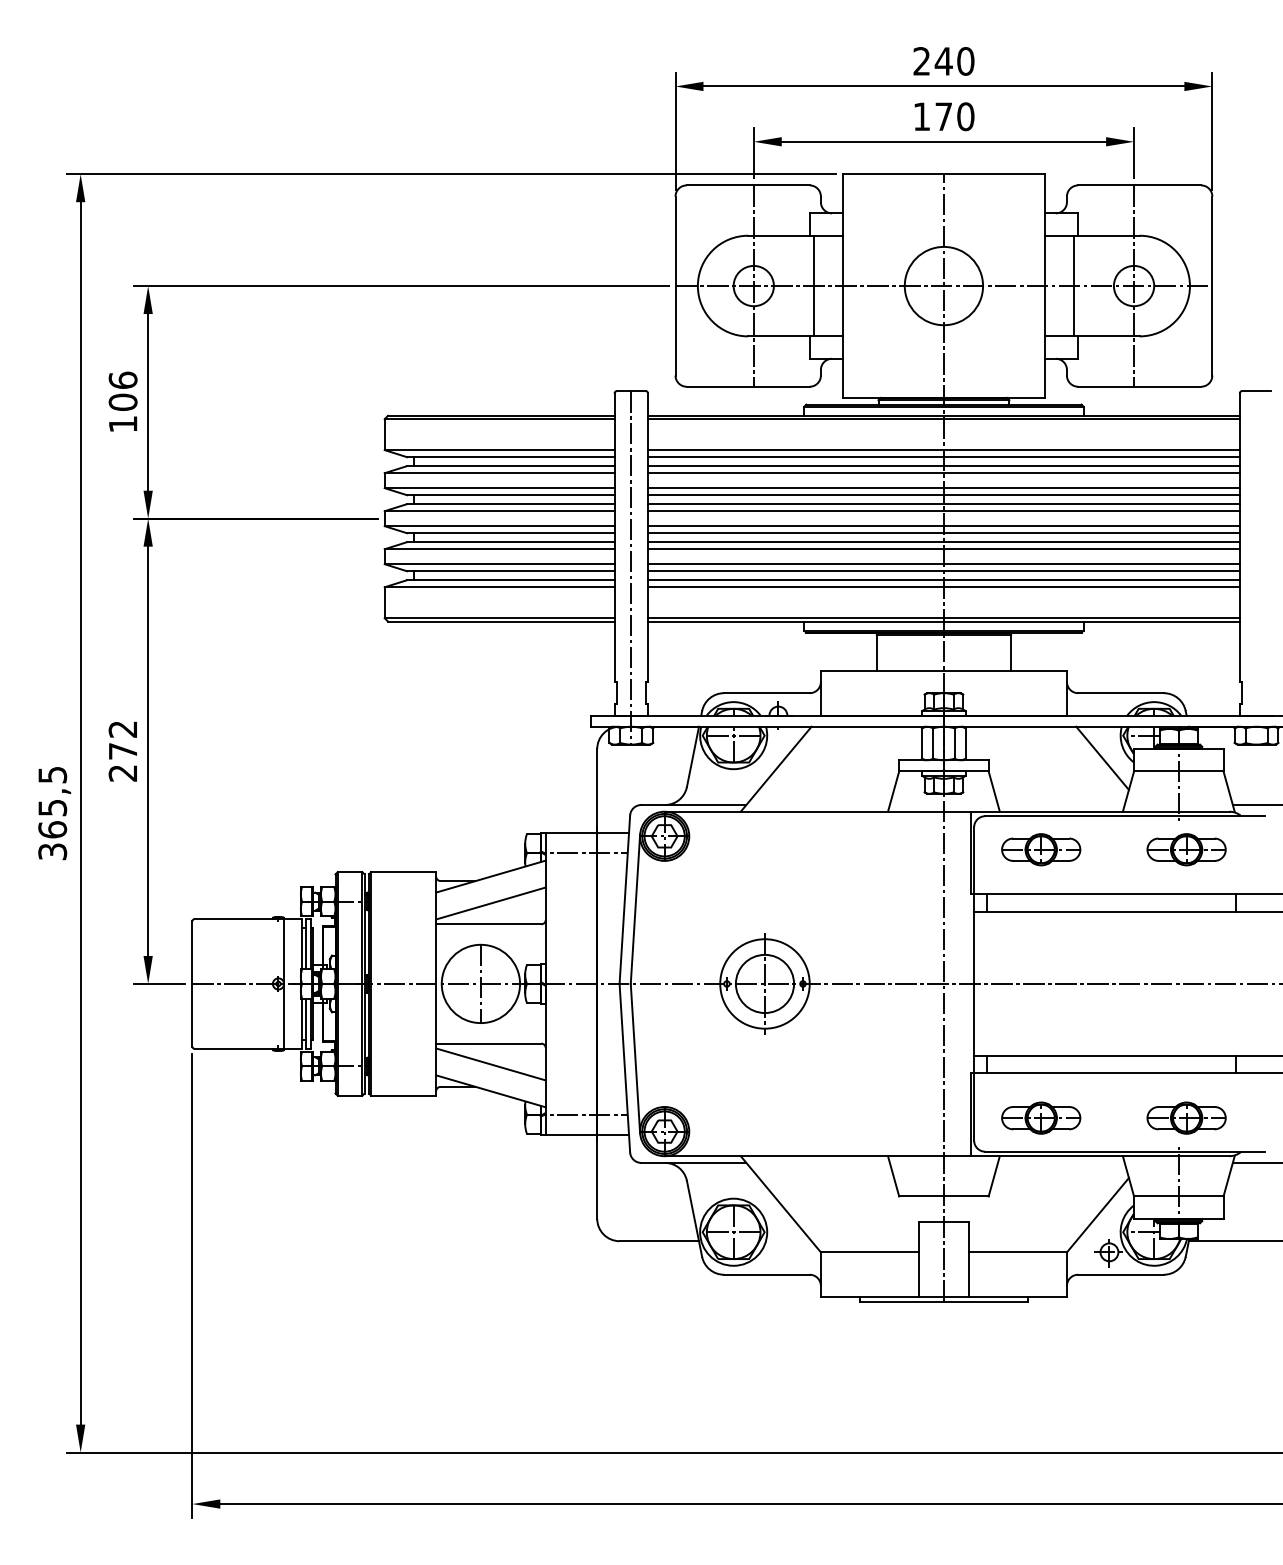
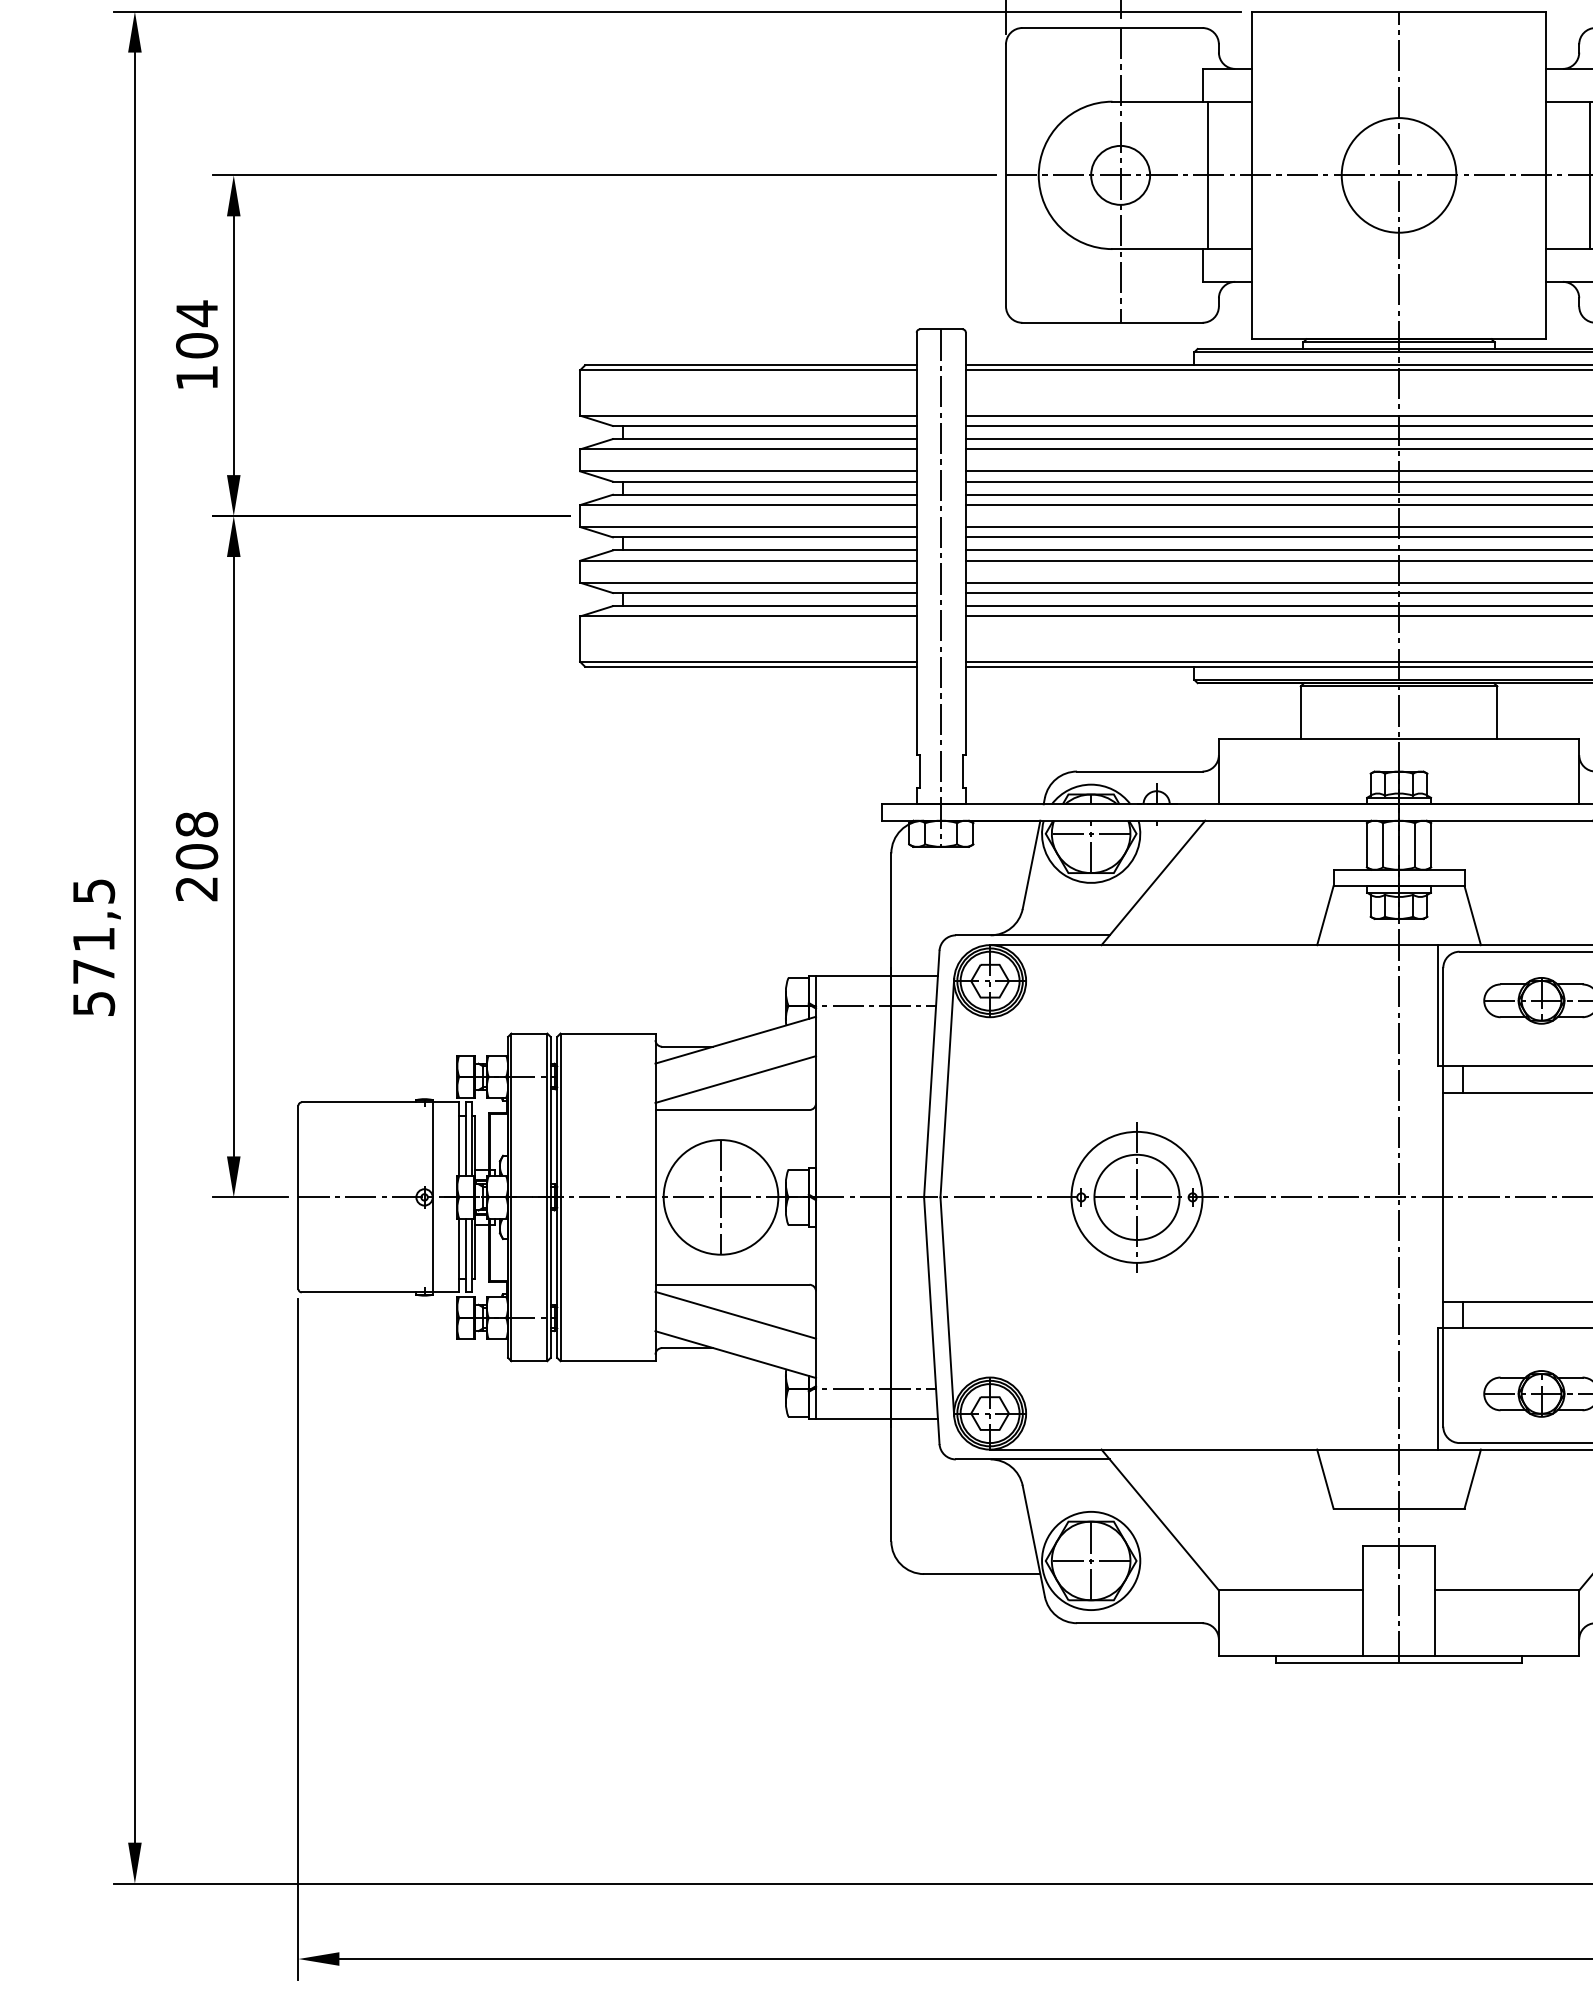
text: (122, 380) -> (196, 313), 106 -> 104
text: (122, 739) -> (196, 839), 272 -> 208
text: (52, 829) -> (93, 971), 365,5 -> 571,5

